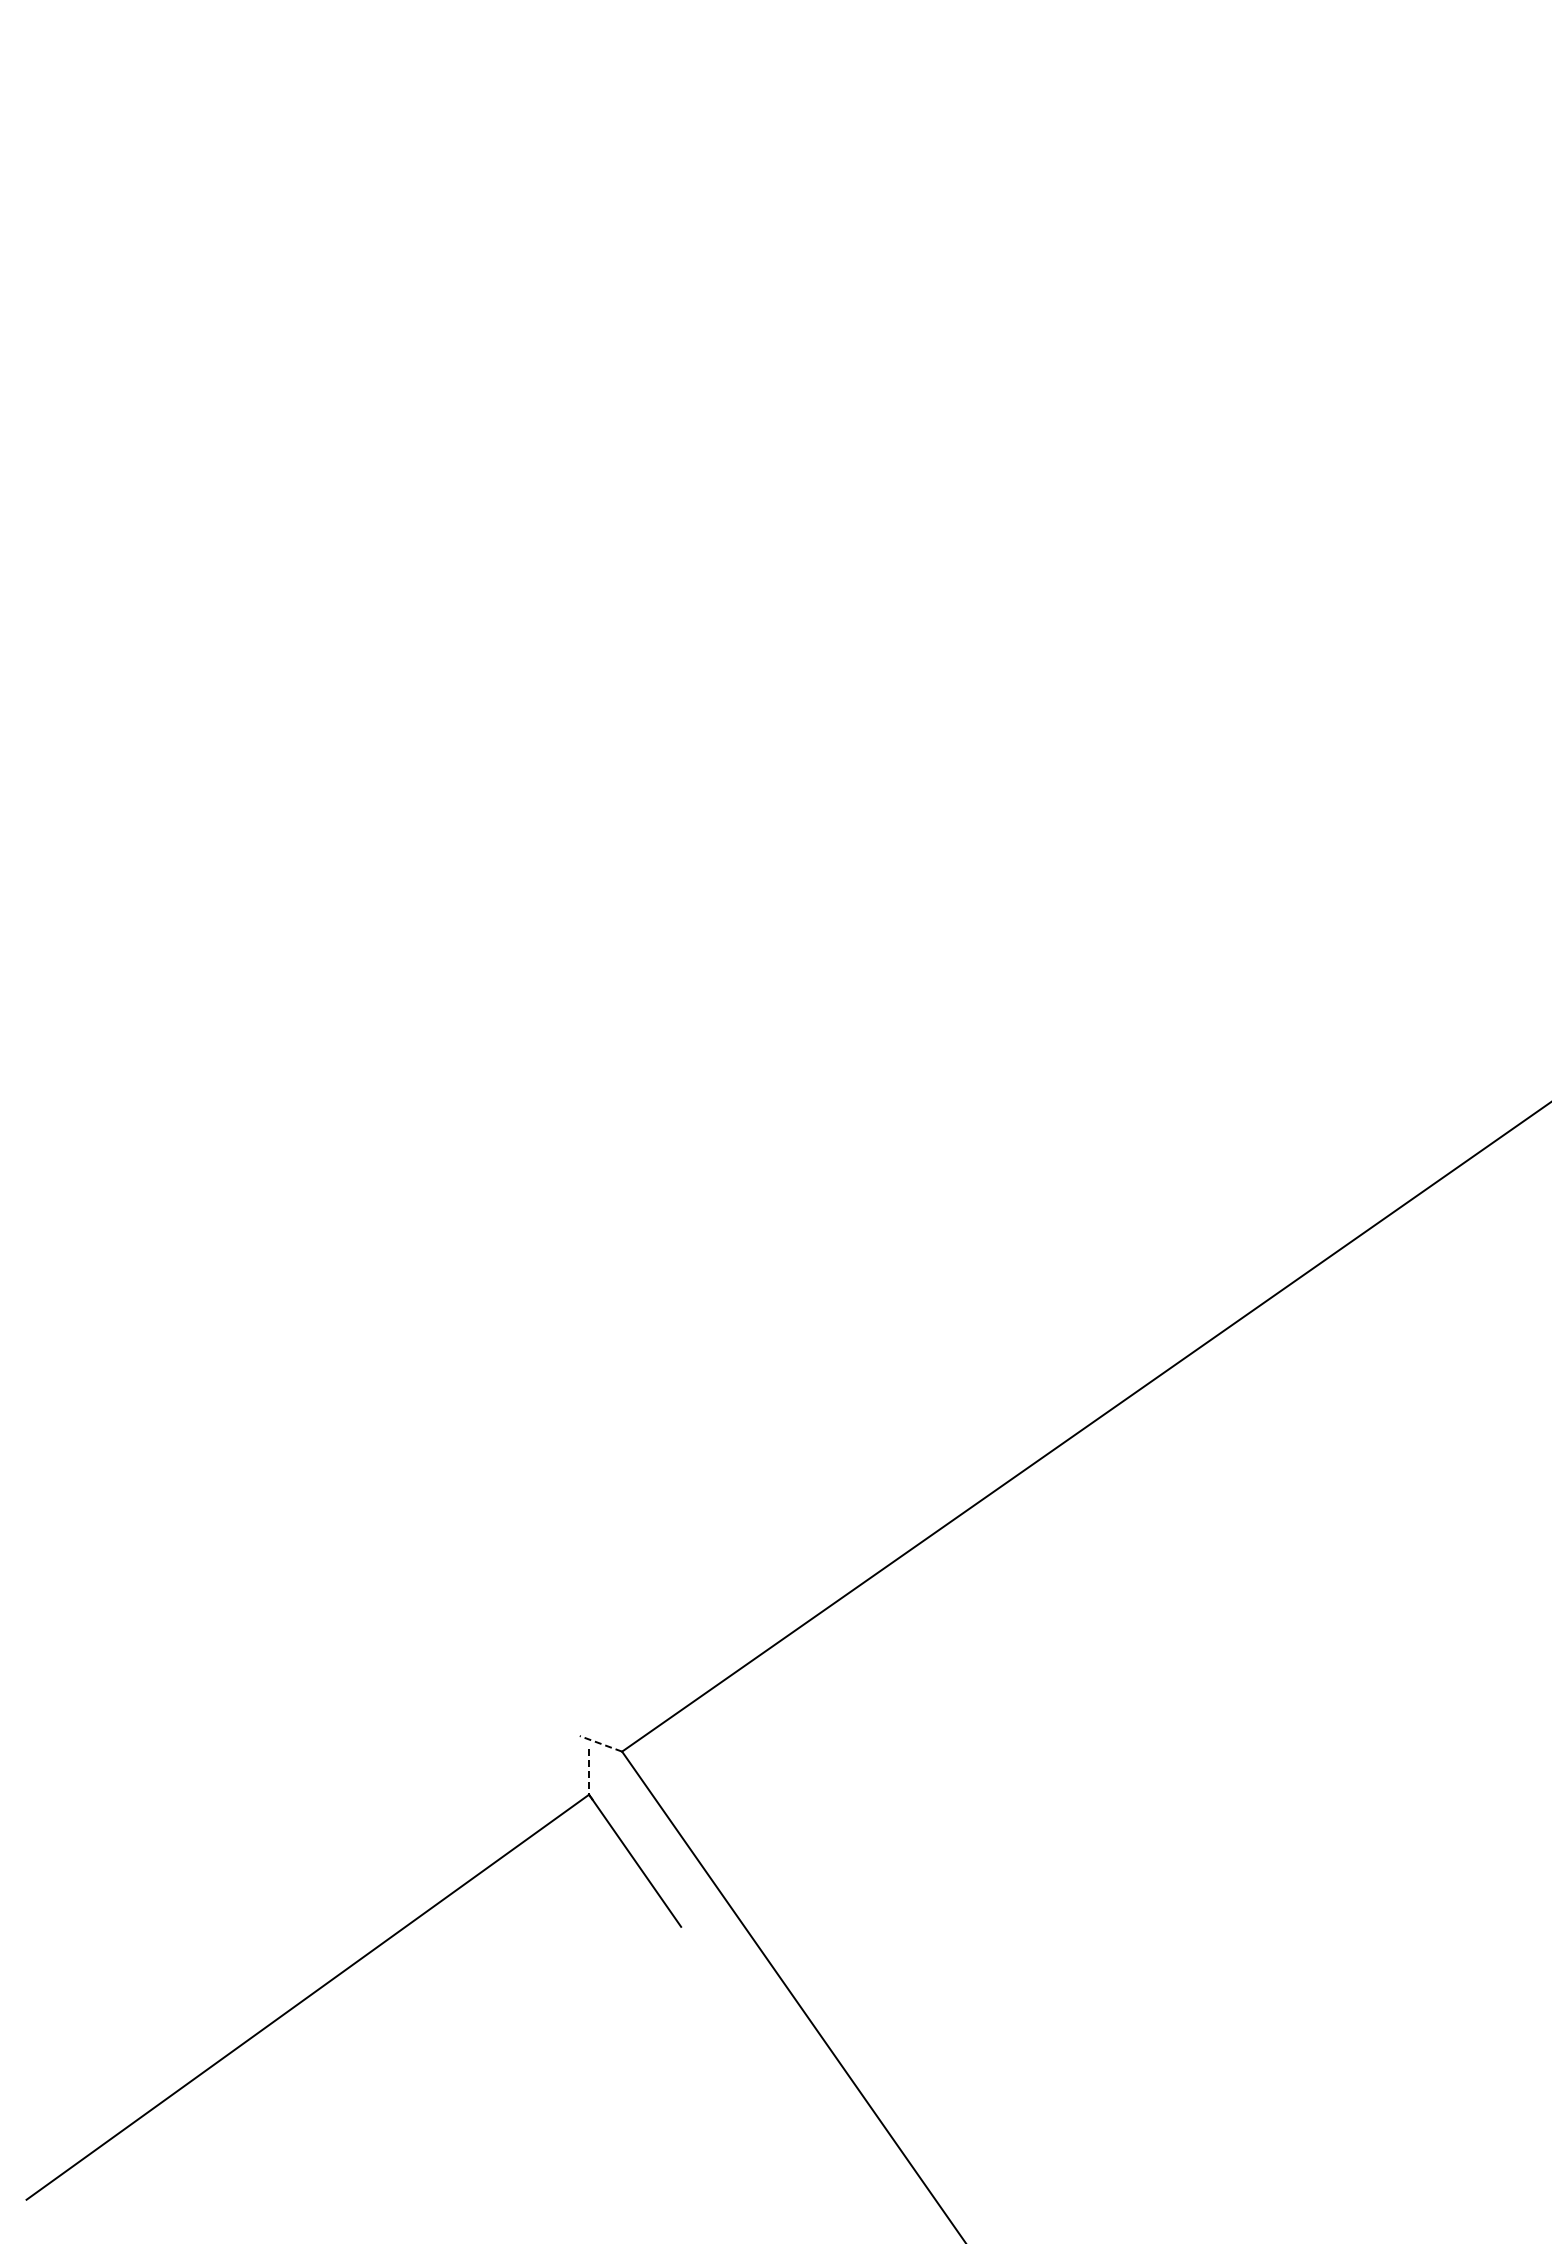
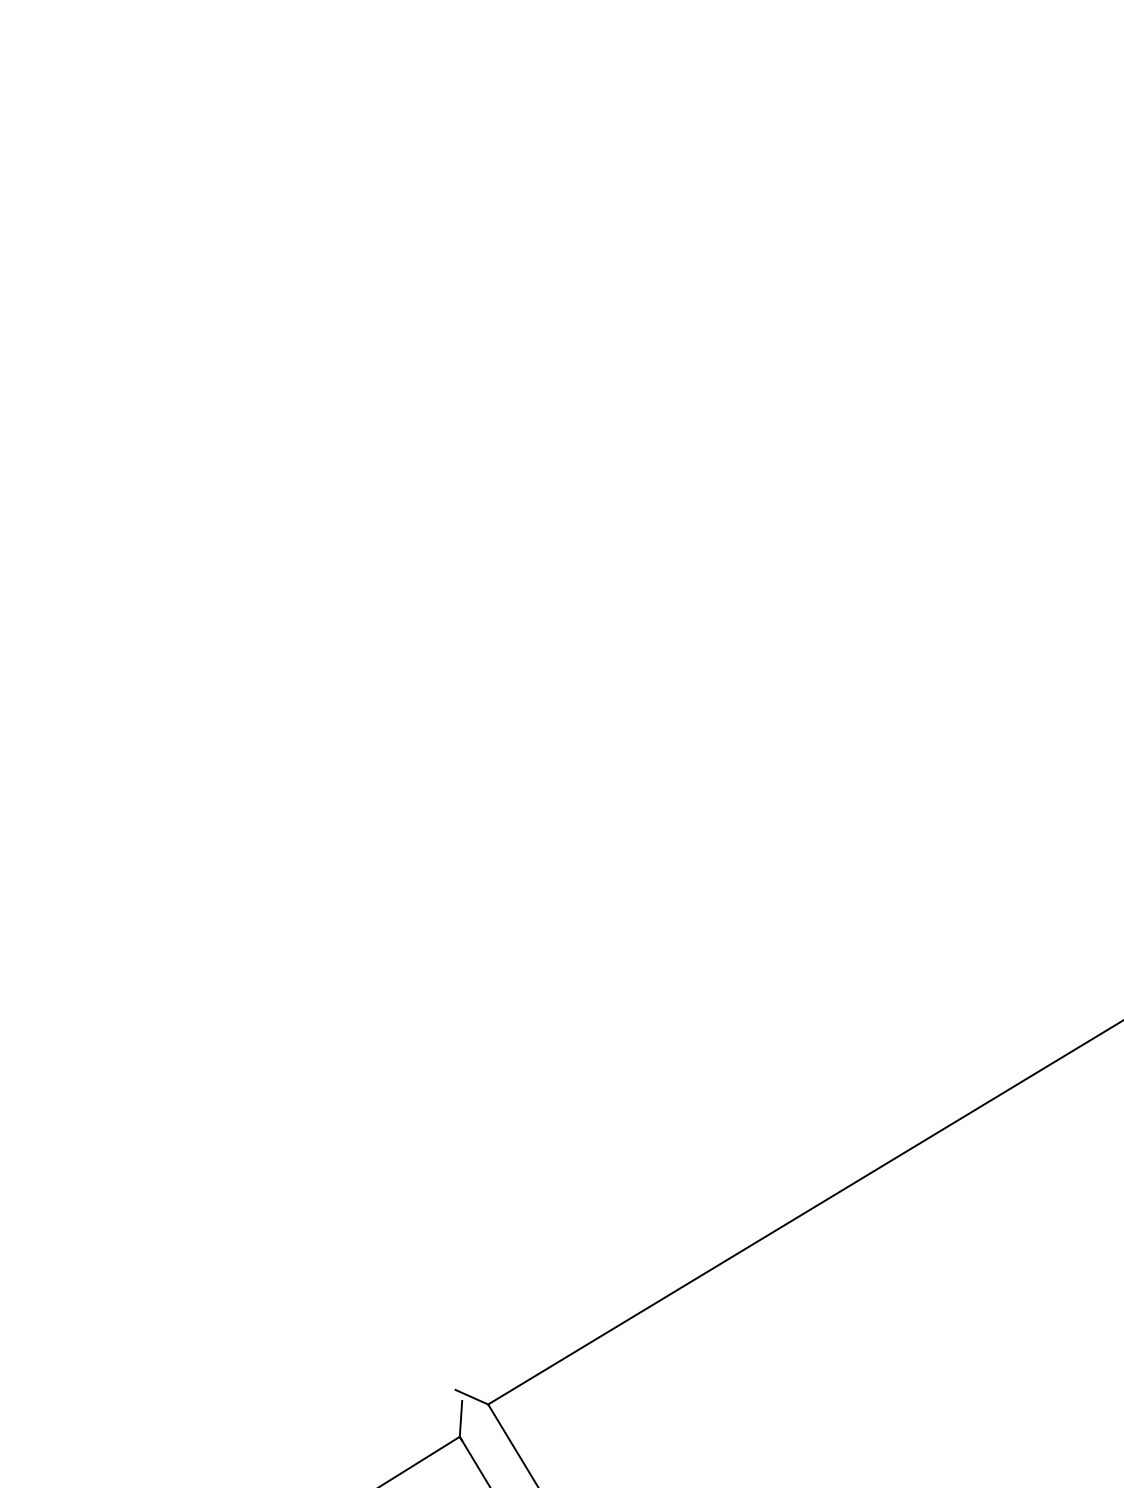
line: (600, 1743) -> (471, 1396), dashed -> solid
line: (589, 1772) -> (461, 1419), dashed -> solid

